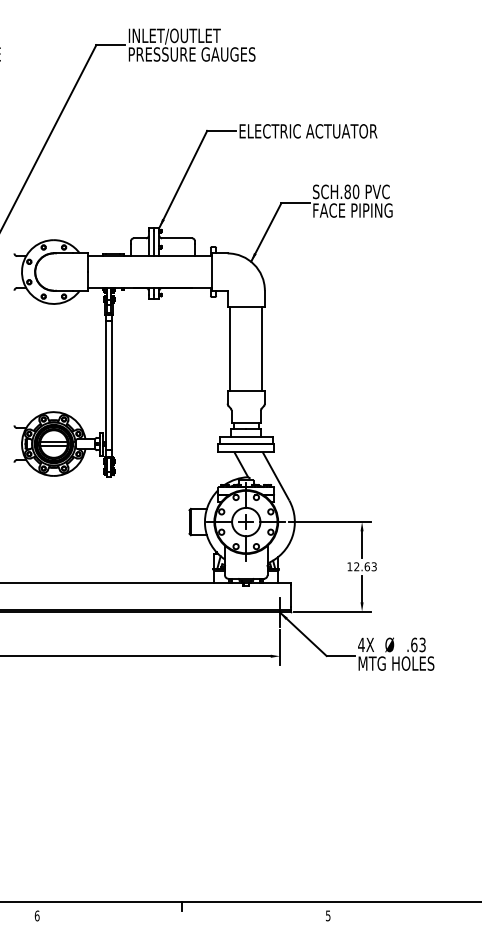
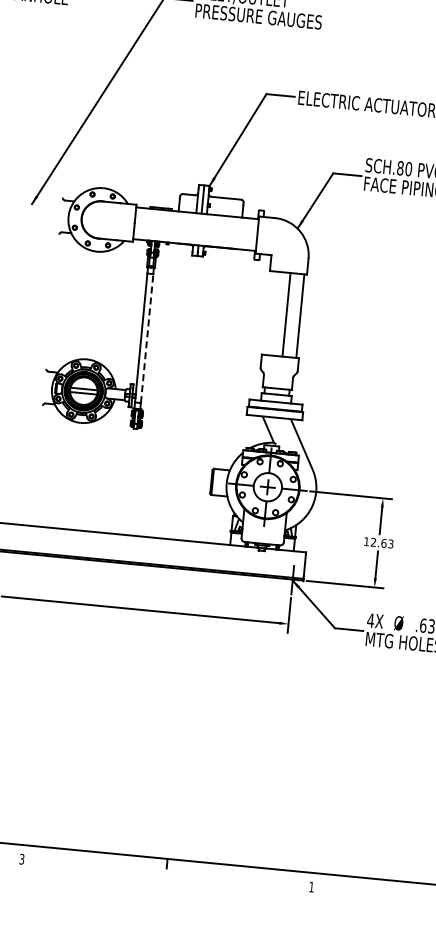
line: (230, 348) -> (286, 314), moved
line: (111, 385) -> (146, 338), solid -> dashed
text: (36, 915) -> (21, 858), 6 -> 3
text: (328, 915) -> (311, 886), 5 -> 1

